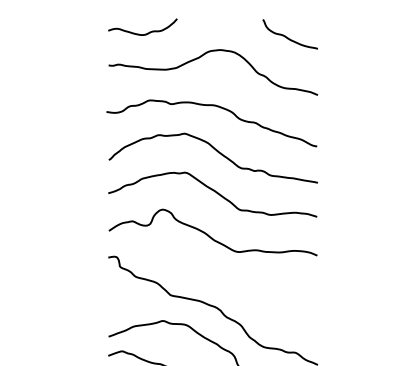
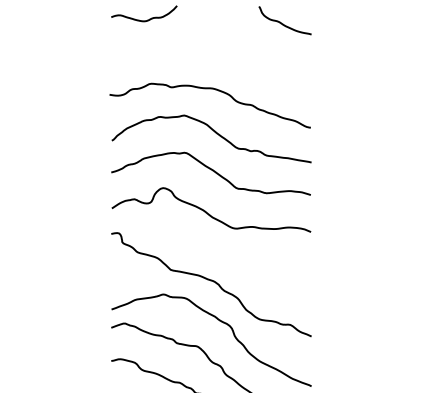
curve: (203, 56) -> (202, 41), removed

